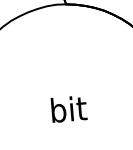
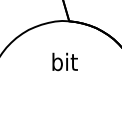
text: (68, 108) -> (64, 61), moved

